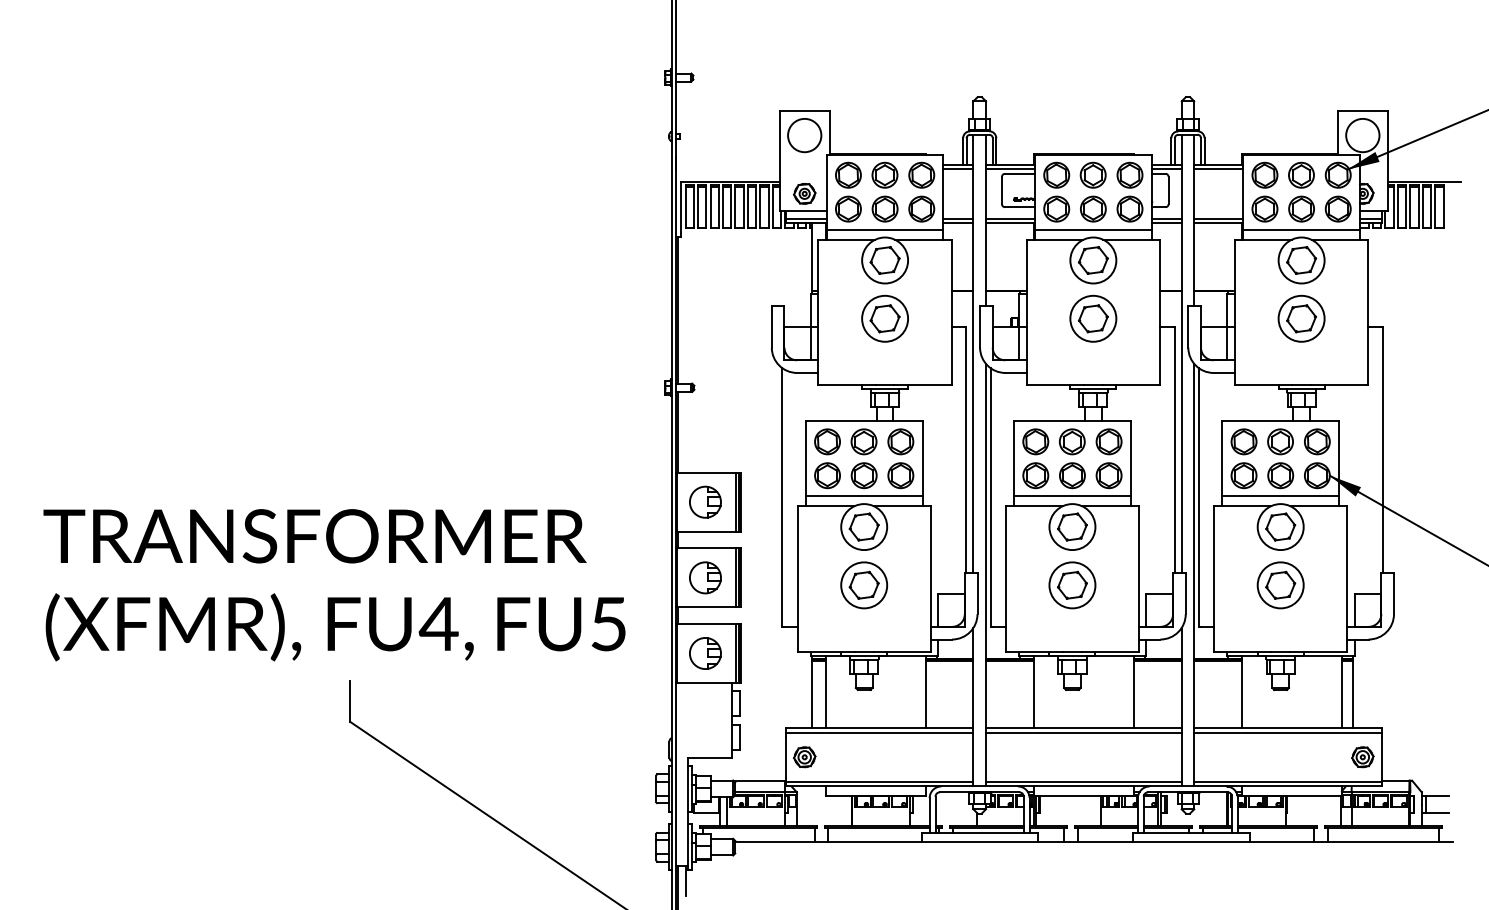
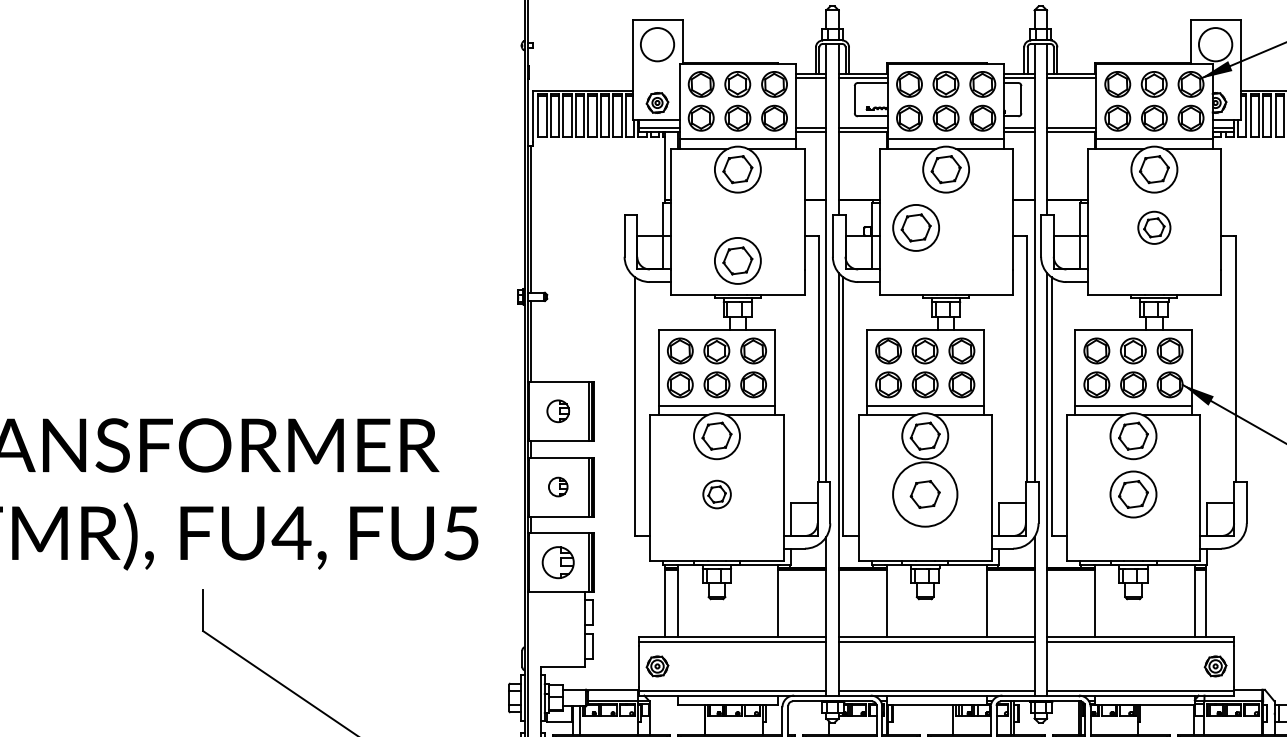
part: (884, 318) -> (737, 260), moved
part: (1093, 318) -> (916, 227), moved
part: (1301, 318) -> (1154, 227), size x0.7
part: (705, 501) -> (558, 410), size x0.7
part: (705, 577) -> (558, 486), size x0.6
part: (864, 585) -> (717, 494), size x0.6
circle: (1072, 585) -> (925, 494), size x1.4

